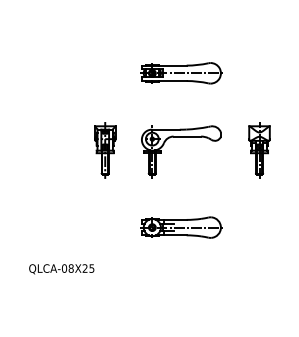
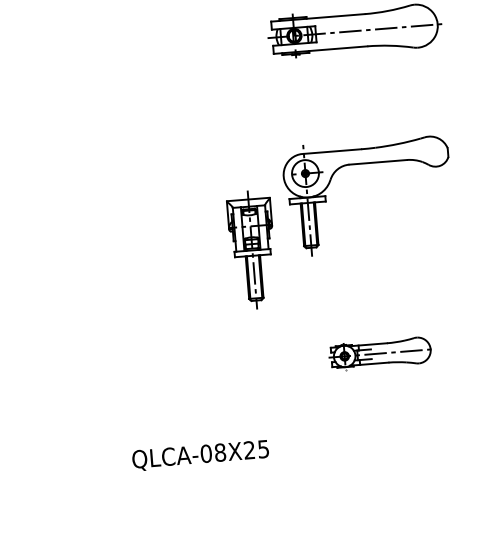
part: (105, 150) -> (253, 250), moved
part: (181, 227) -> (381, 353), size x0.6
text: (61, 269) -> (200, 456), moved

